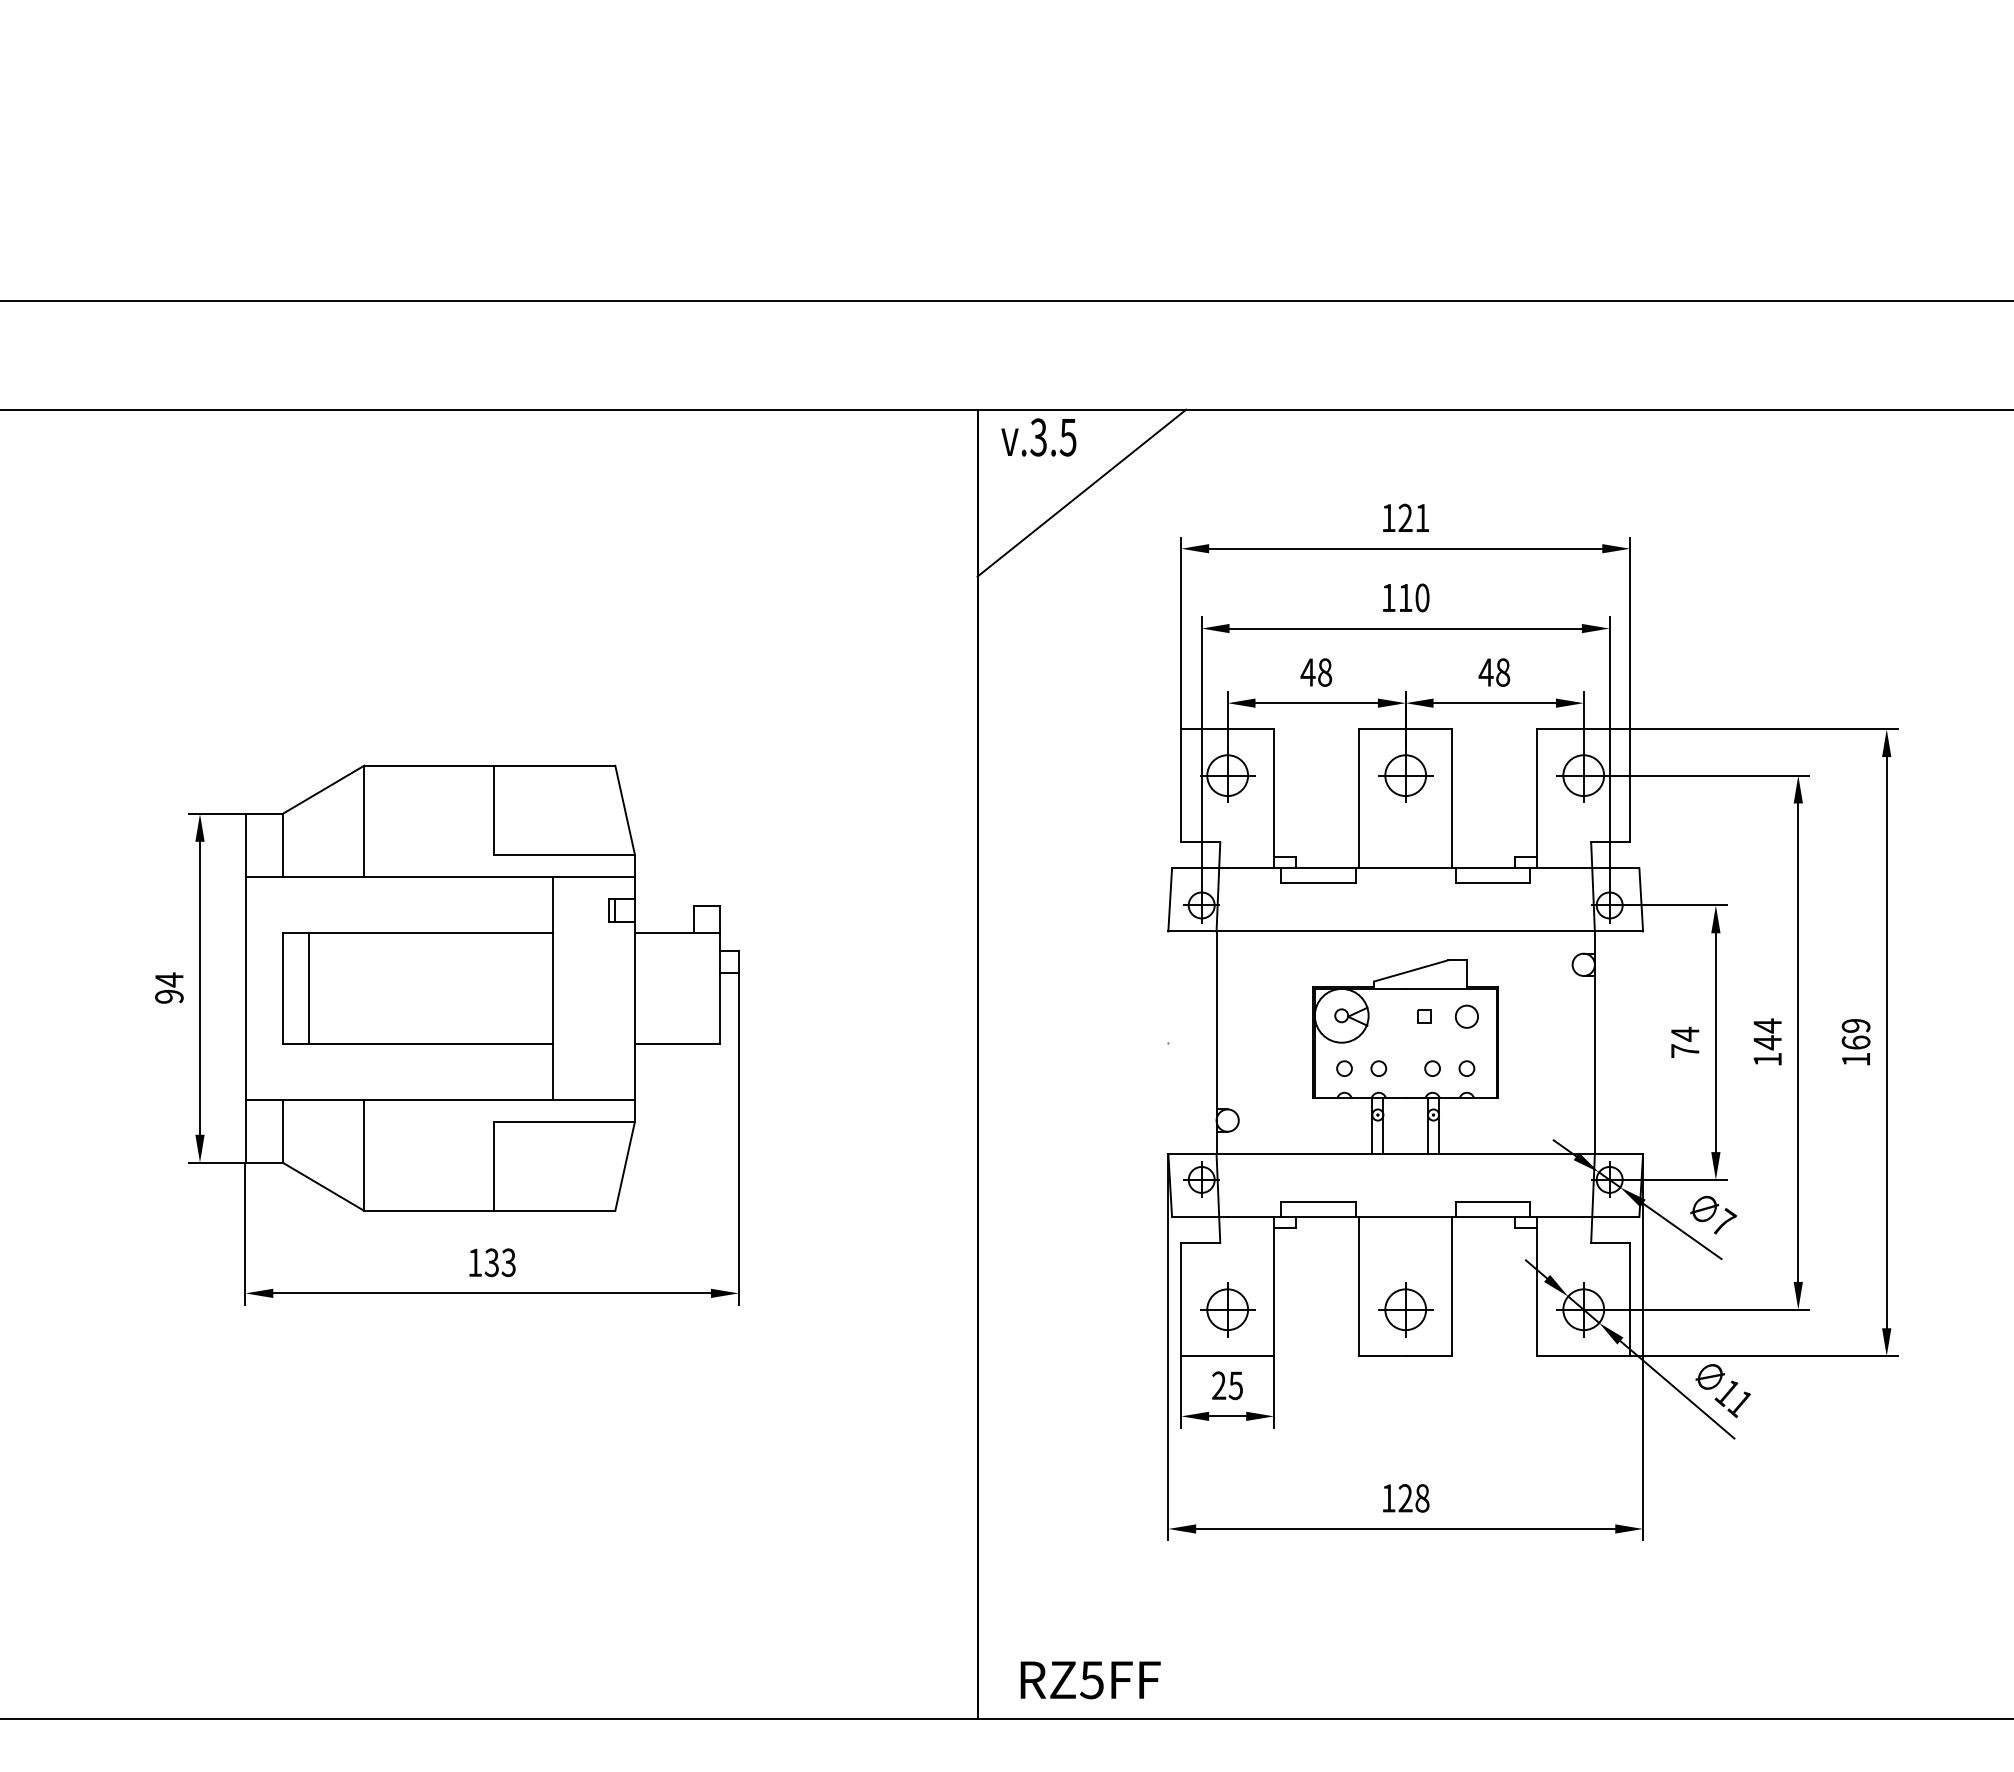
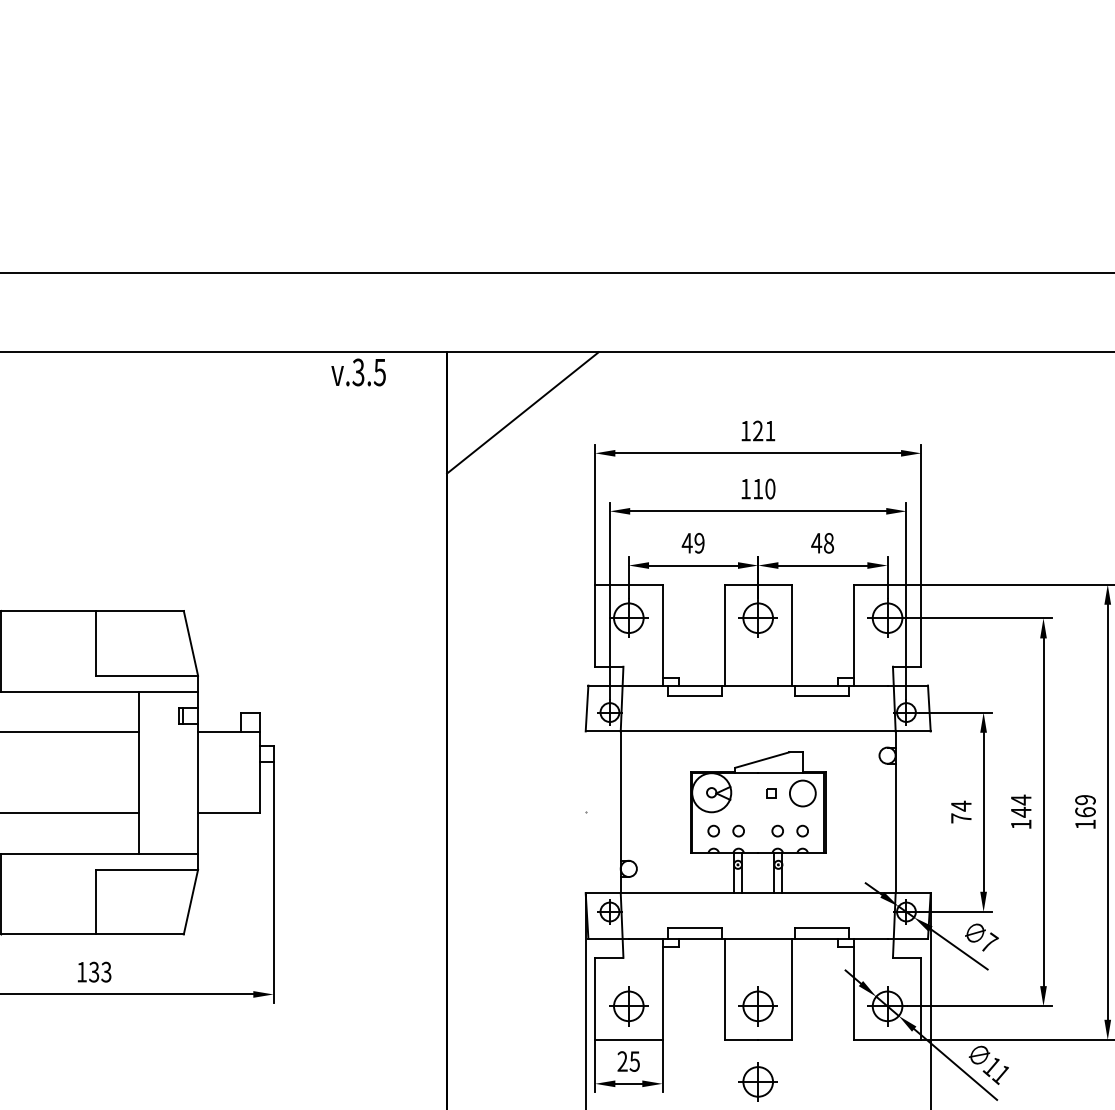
text: (1038, 437) -> (358, 372), moved
text: (1325, 672) -> (699, 543), 48 -> 49
circle: (1466, 1016) -> (802, 793), size x1.6
part: (1405, 1413) -> (758, 1081), added

